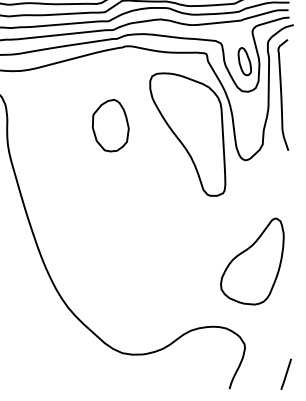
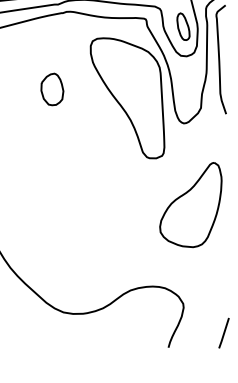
part: (111, 125) -> (52, 89), size x0.62
part: (252, 261) -> (190, 205), moved

